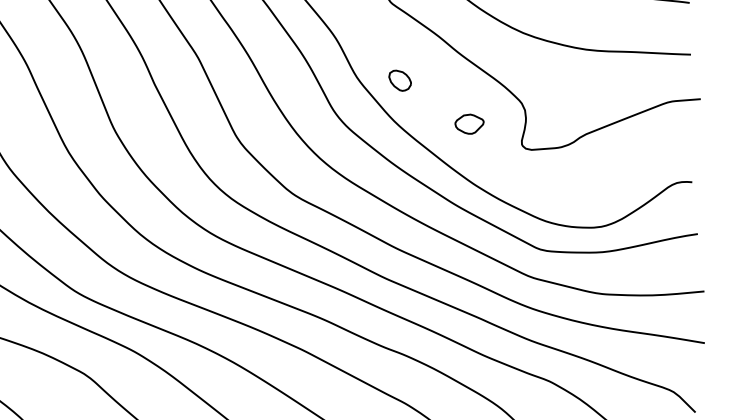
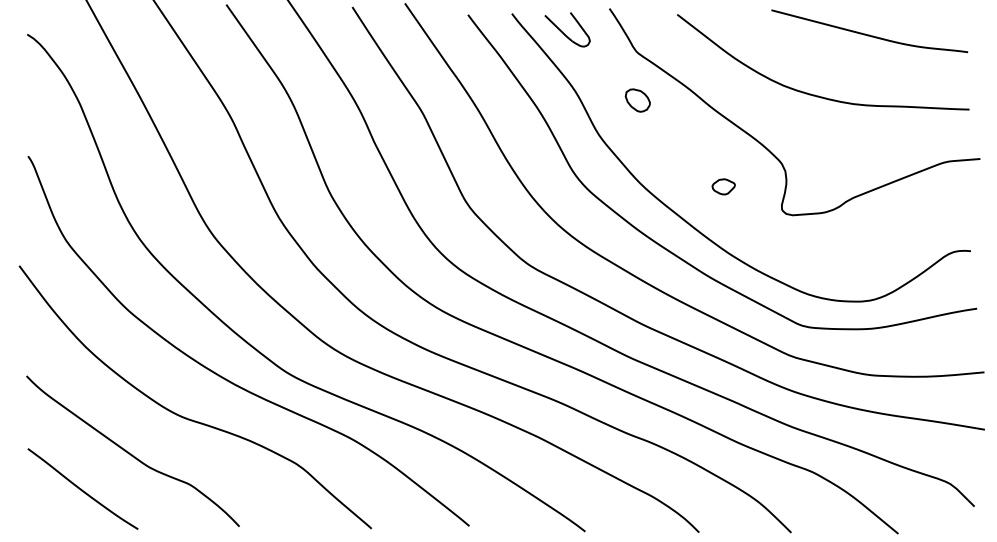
part: (399, 80) -> (637, 100), moved
part: (469, 123) -> (723, 186), size x0.71

